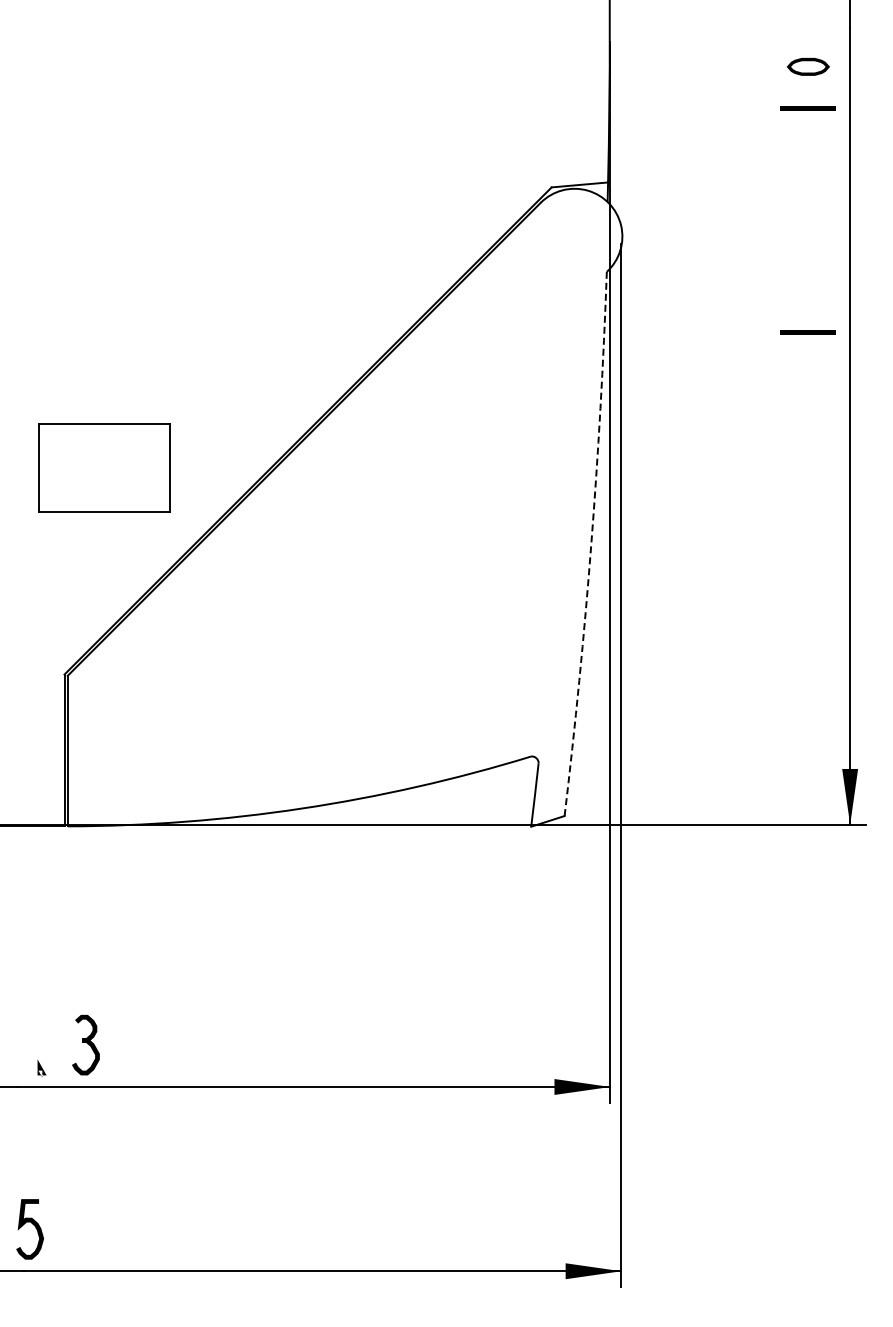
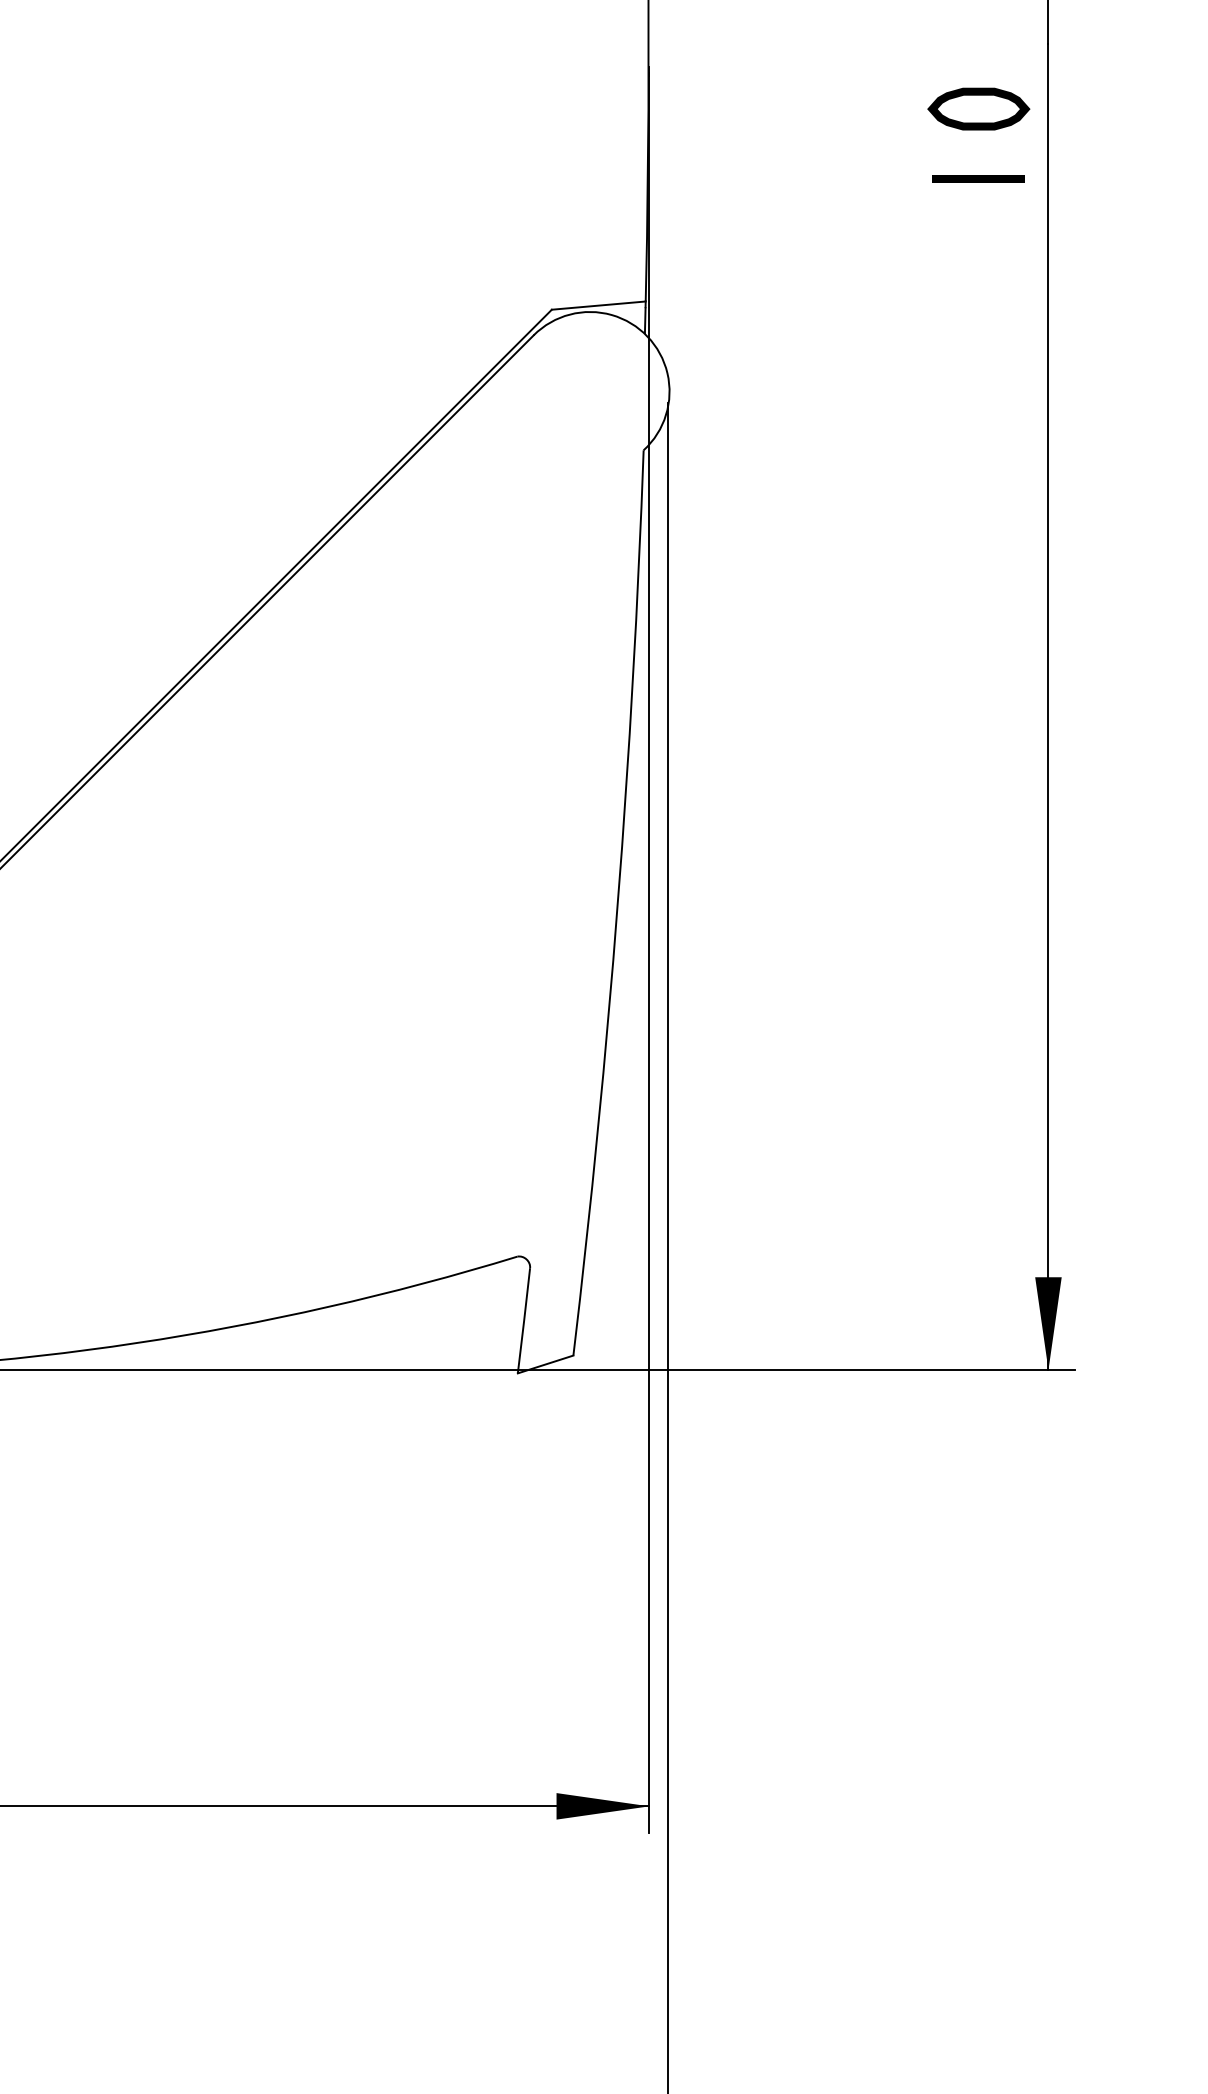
part: (808, 66) -> (979, 108), size x1.43
line: (807, 332) -> (977, 551), removed
arc: (591, 544) -> (618, 903), dashed -> solid

